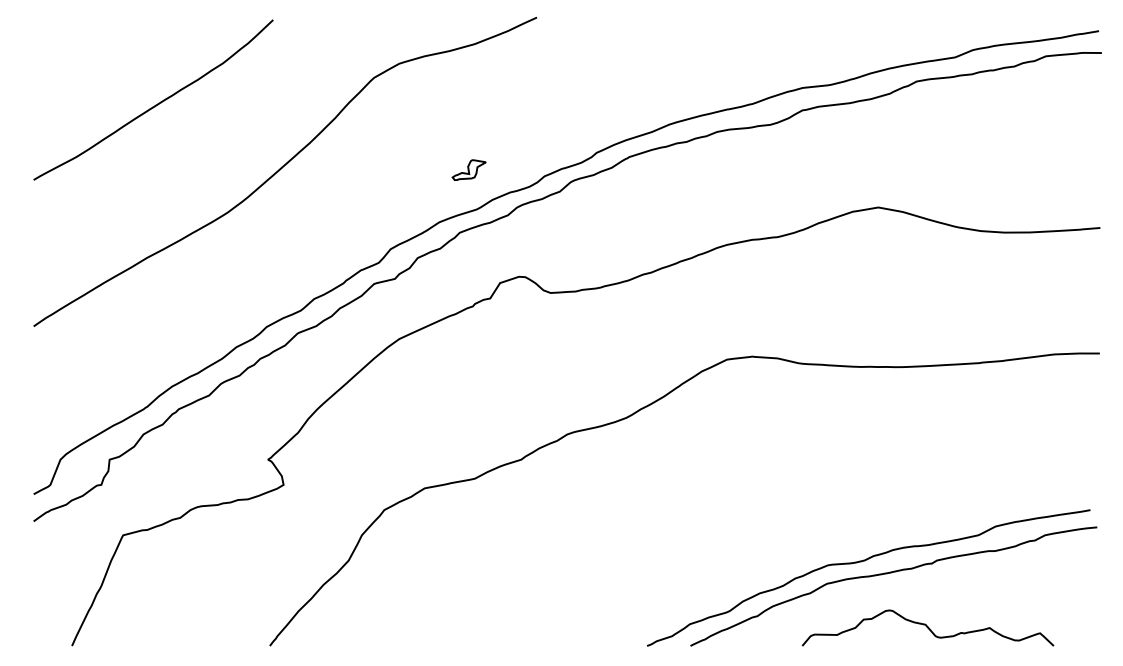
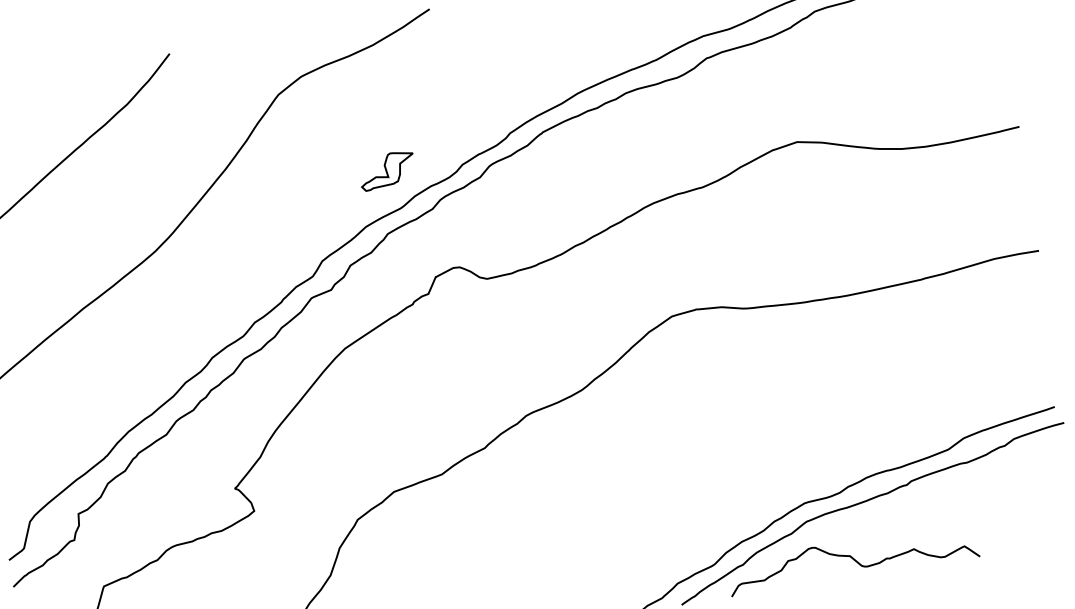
part: (468, 169) -> (386, 170), size x1.67
curve: (927, 627) -> (852, 558), moved

